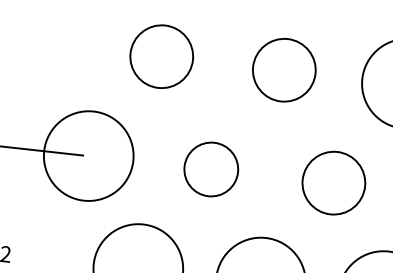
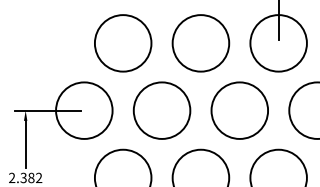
circle: (160, 56) -> (122, 43), size x1.43
circle: (283, 70) -> (200, 43), size x1.43
circle: (210, 169) -> (161, 110), size x1.67
circle: (333, 182) -> (239, 110), size x1.43

